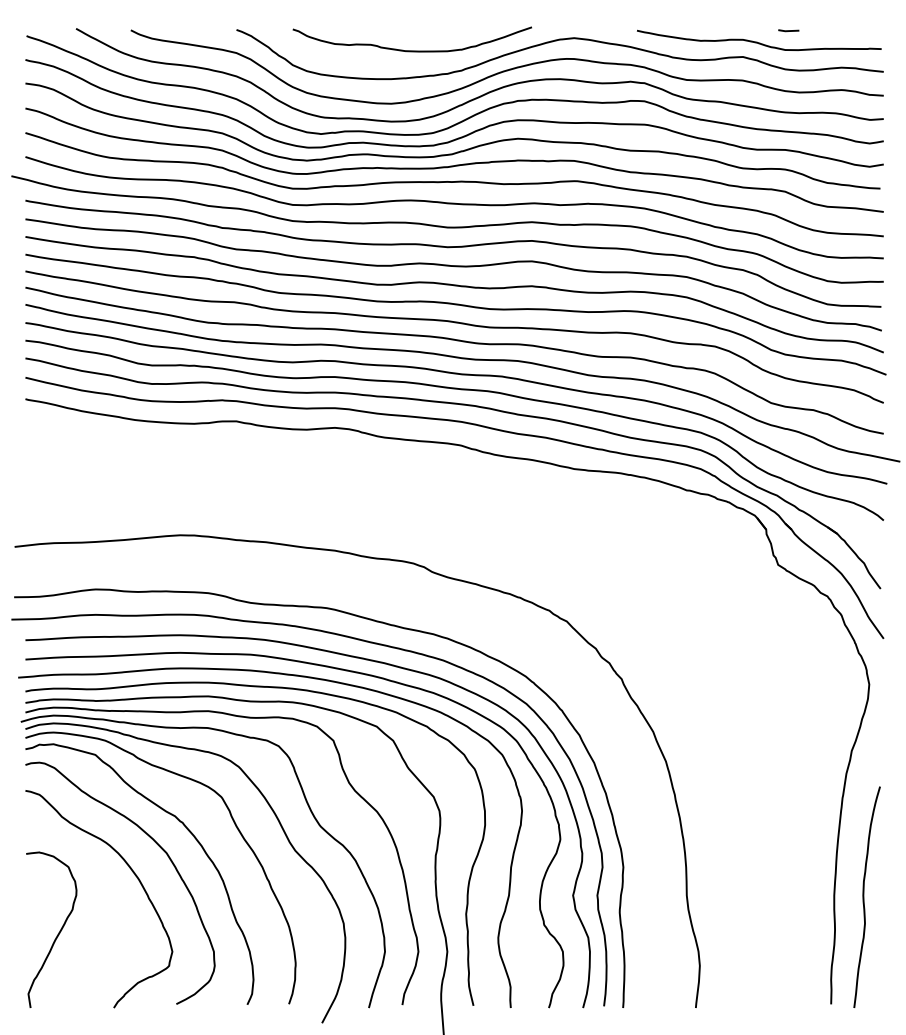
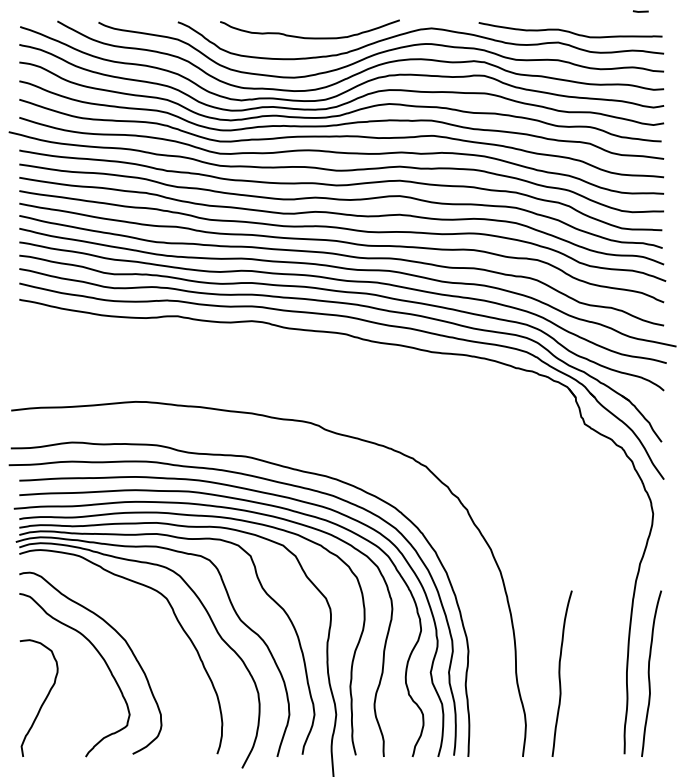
line: (788, 30) -> (640, 11), moved
curve: (186, 829) -> (140, 622), removed
curve: (745, 896) -> (560, 673), added

